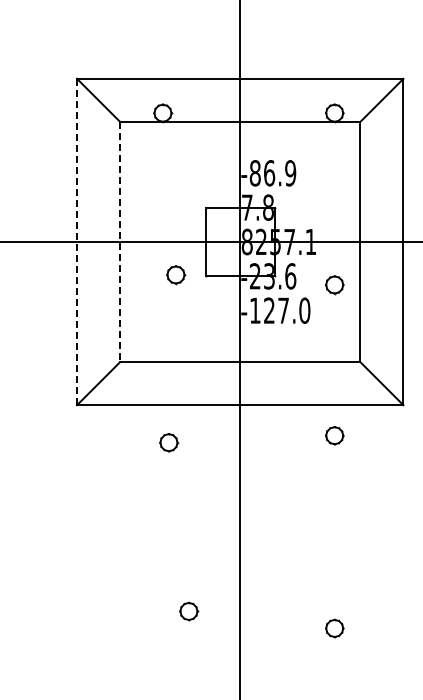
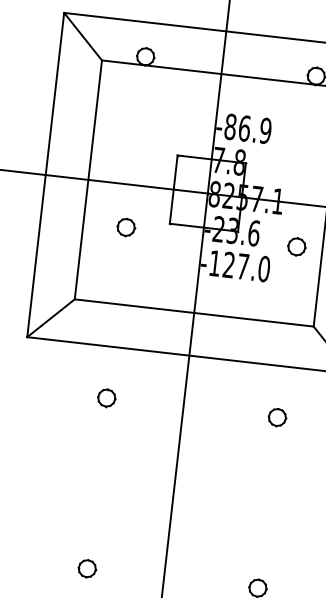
line: (77, 242) -> (46, 175), dashed -> solid
line: (120, 242) -> (88, 180), dashed -> solid
part: (176, 275) -> (126, 228), moved
part: (334, 435) -> (277, 417), moved
part: (169, 442) -> (107, 397), moved
part: (189, 611) -> (87, 568), moved

